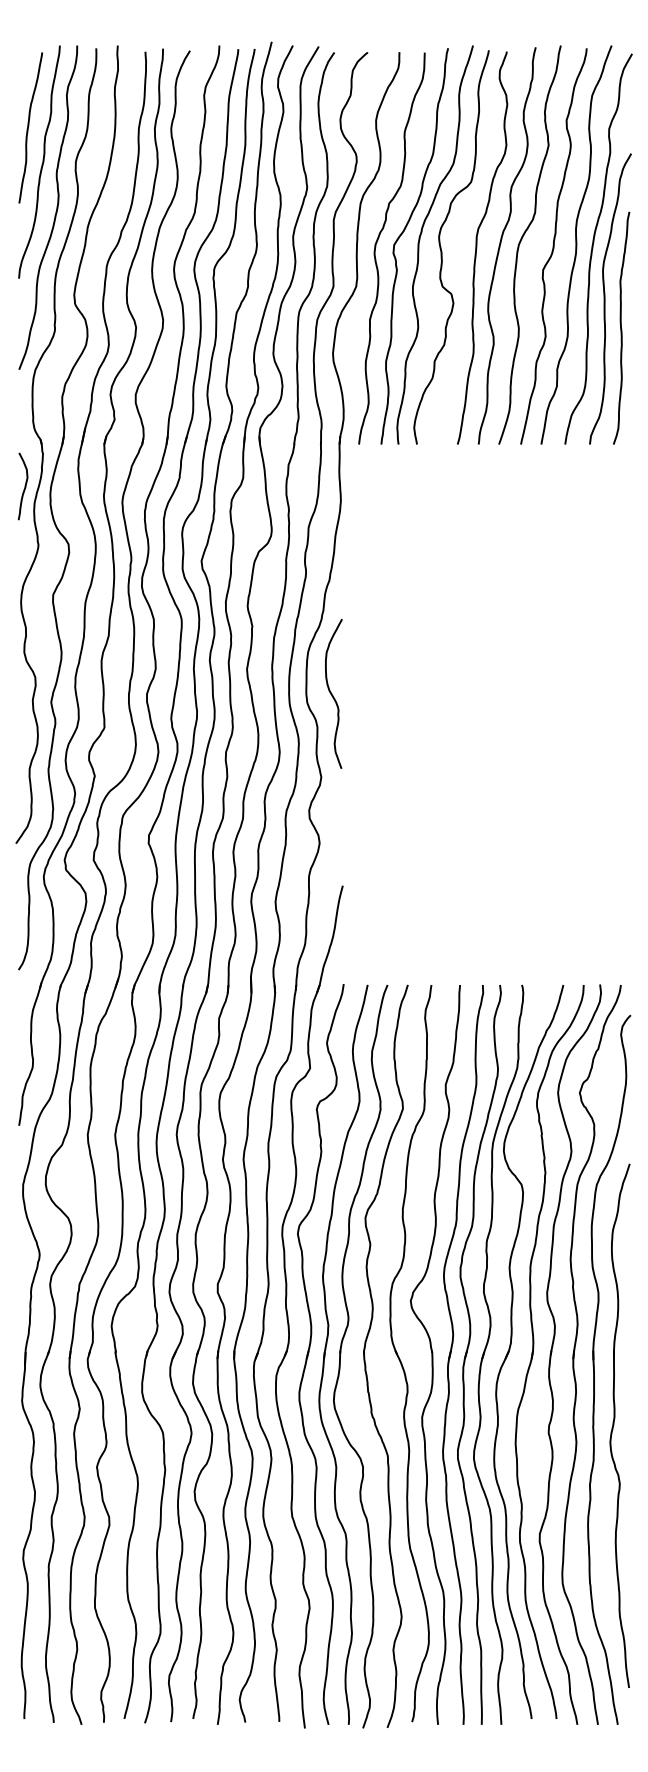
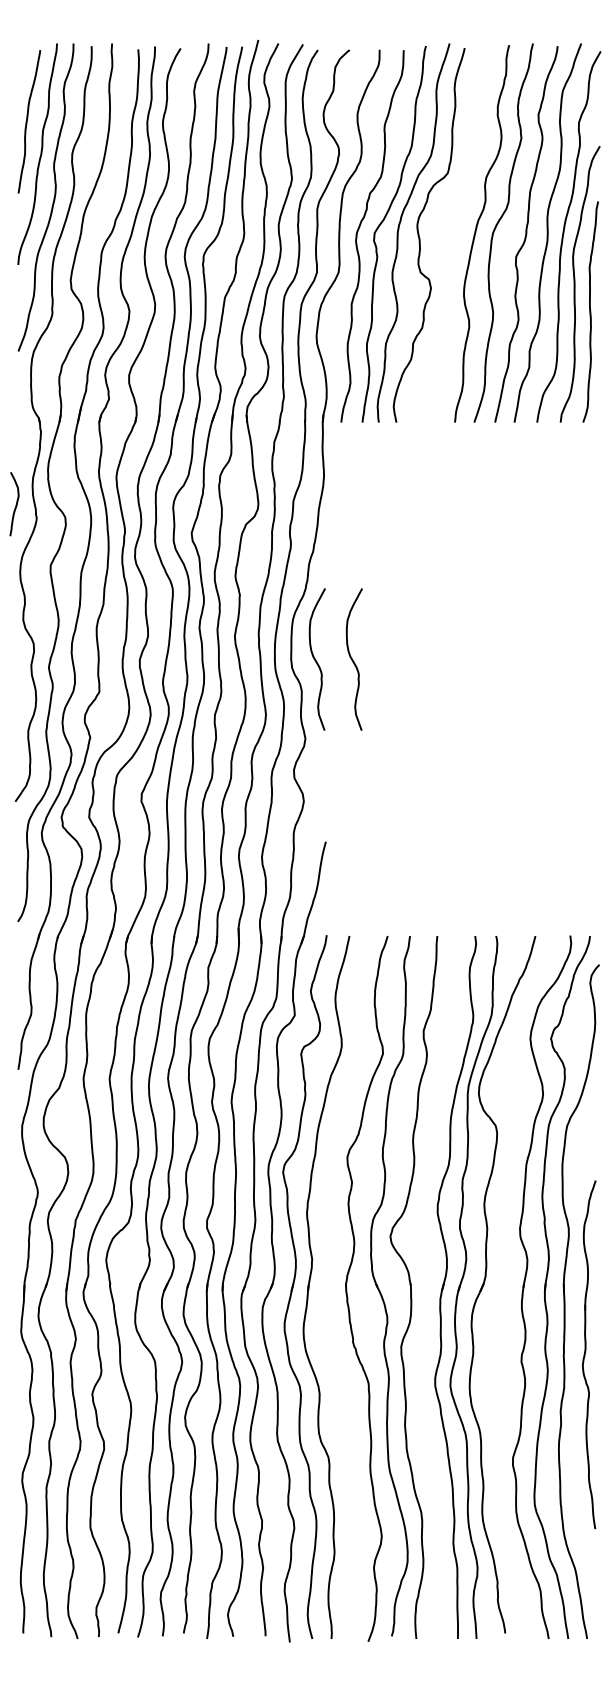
curve: (477, 247) -> (453, 235), removed
curve: (24, 486) -> (15, 504), moved
curve: (371, 693) -> (353, 659), added
part: (534, 1347) -> (507, 1280), removed
part: (341, 1353) -> (324, 1286), removed
part: (451, 1354) -> (429, 1287), removed
part: (619, 1425) -> (588, 1354), size x0.7

